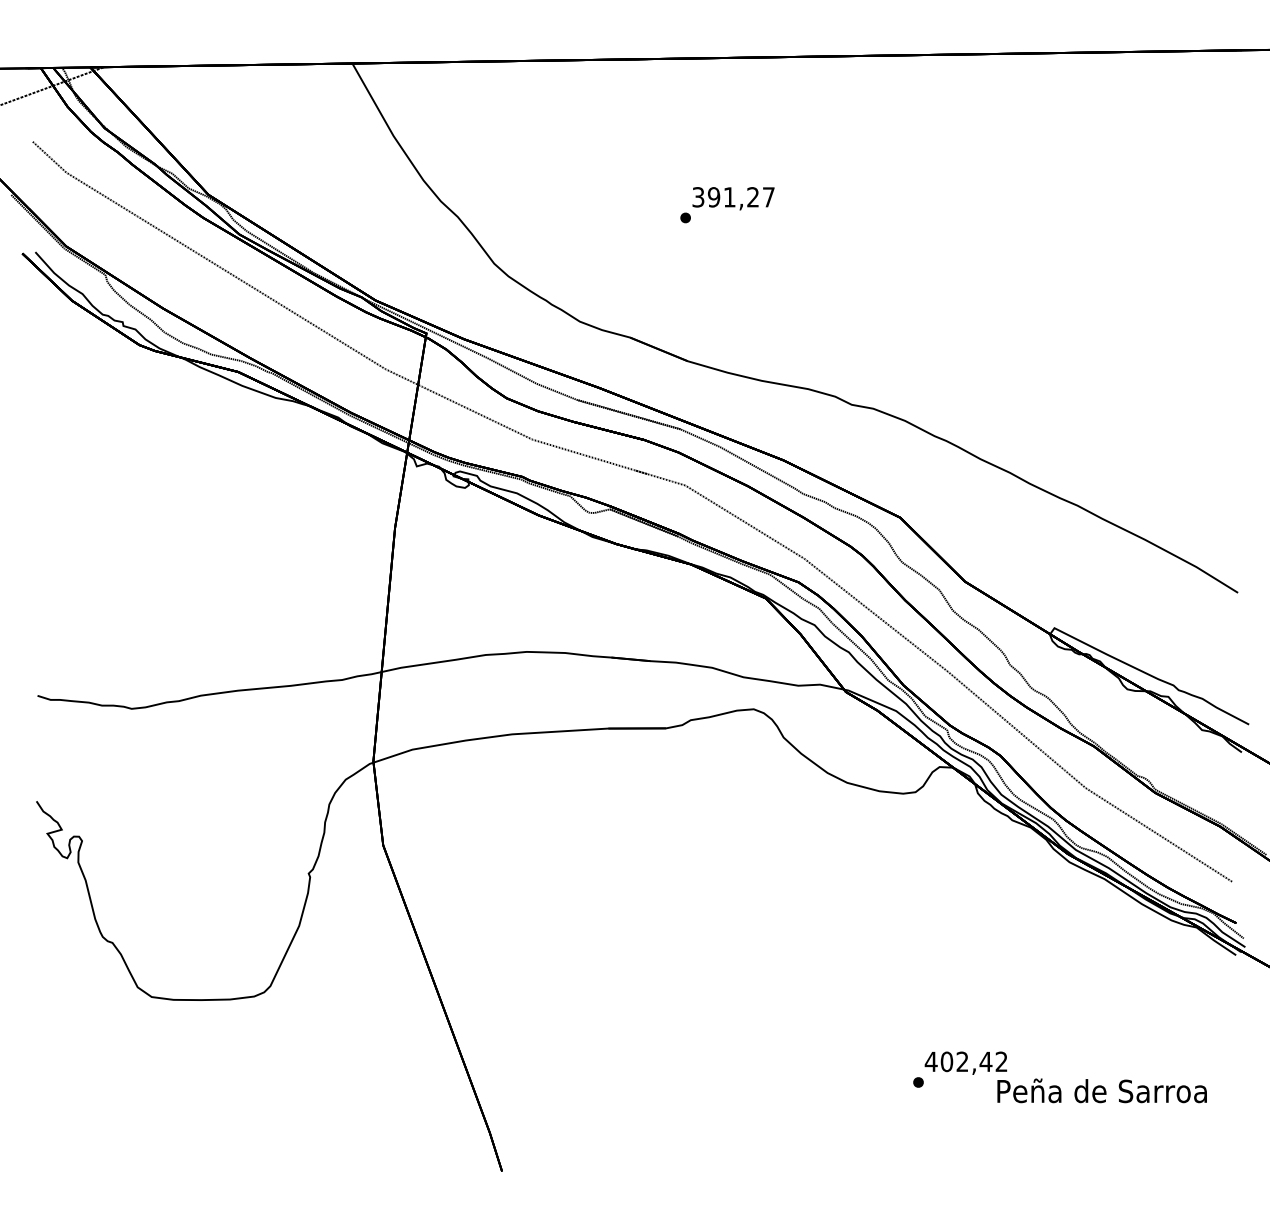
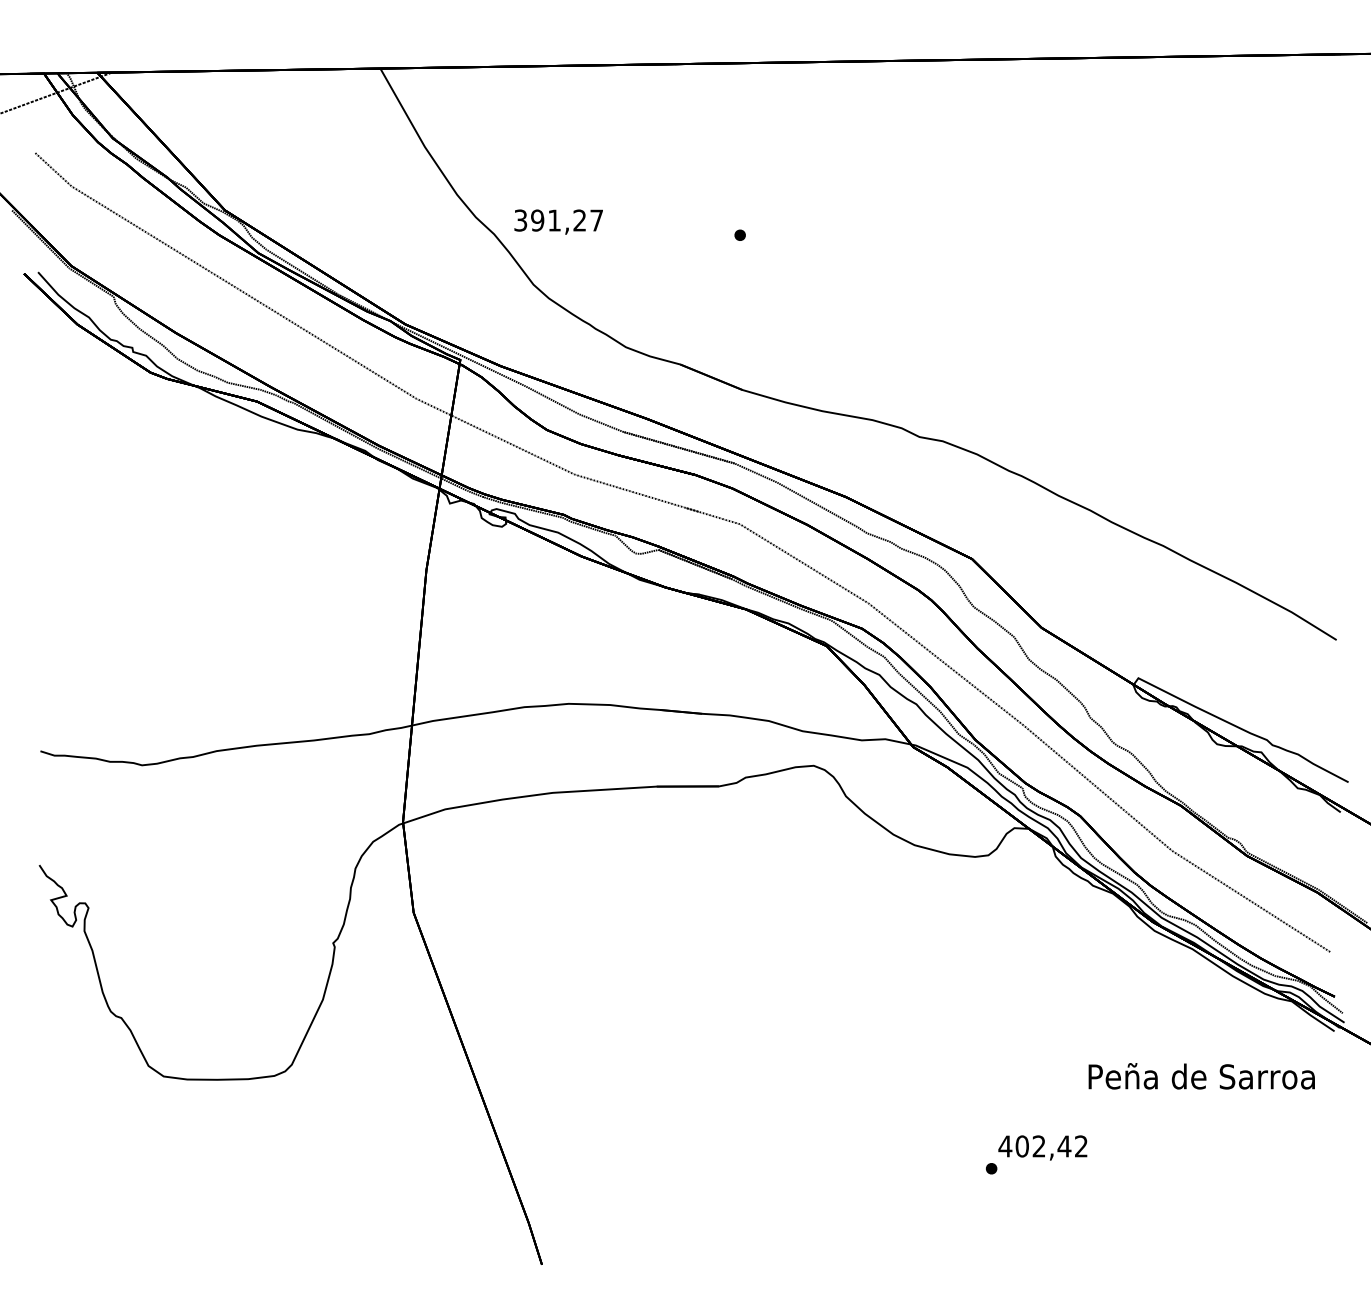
text: (733, 198) -> (558, 221), moved
text: (1101, 1090) -> (1201, 1075), moved

